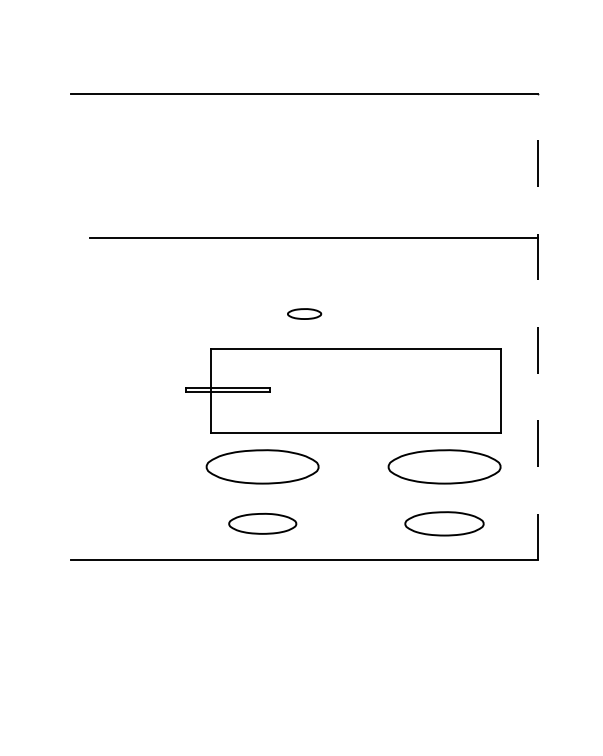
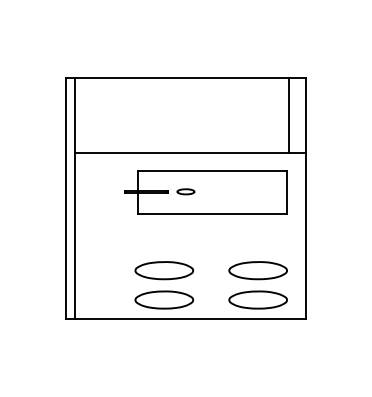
line: (505, 166) -> (289, 115), added
line: (70, 326) -> (65, 198), added
line: (90, 326) -> (75, 198), added
line: (538, 326) -> (306, 198), dashed -> solid
part: (342, 390) -> (205, 192), moved
part: (262, 522) -> (164, 299), size x1.67
part: (443, 522) -> (257, 299), size x1.43

